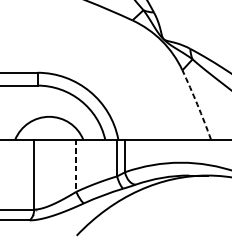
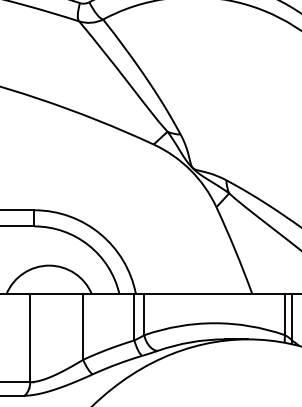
arc: (197, 104) -> (235, 250), dashed -> solid
line: (76, 166) -> (83, 327), dashed -> solid

